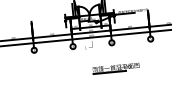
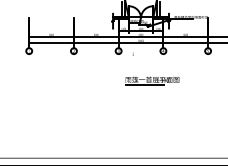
part: (116, 68) -> (152, 80), moved

